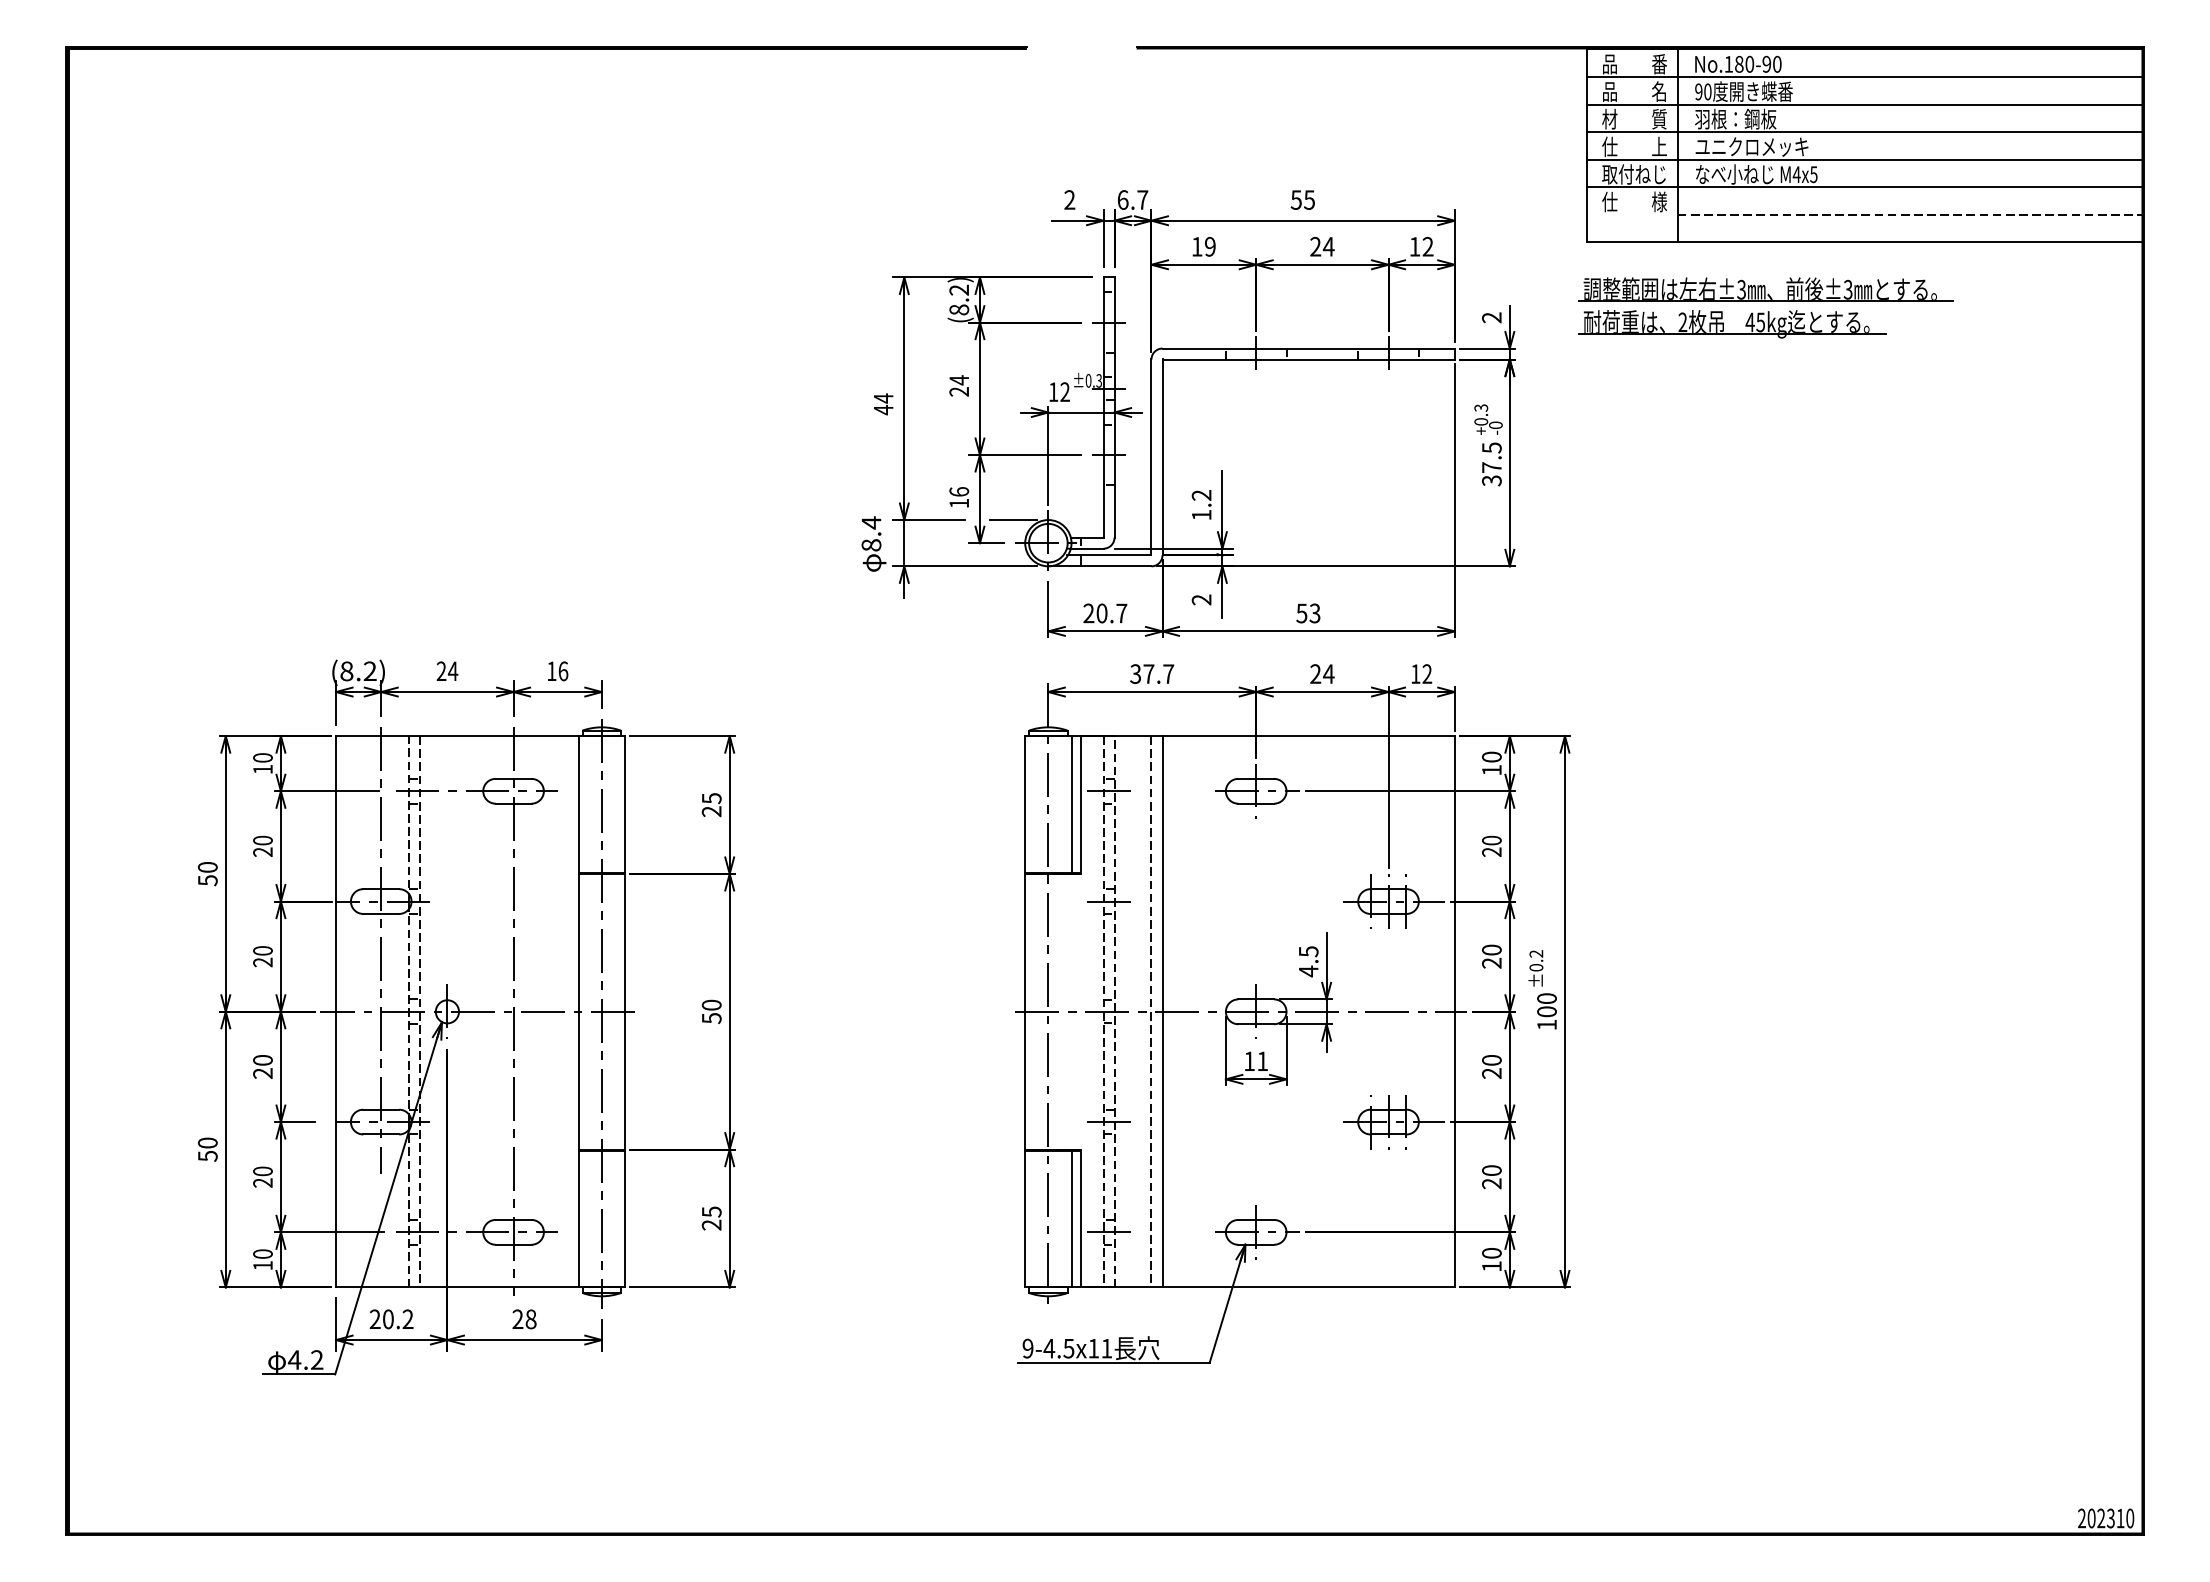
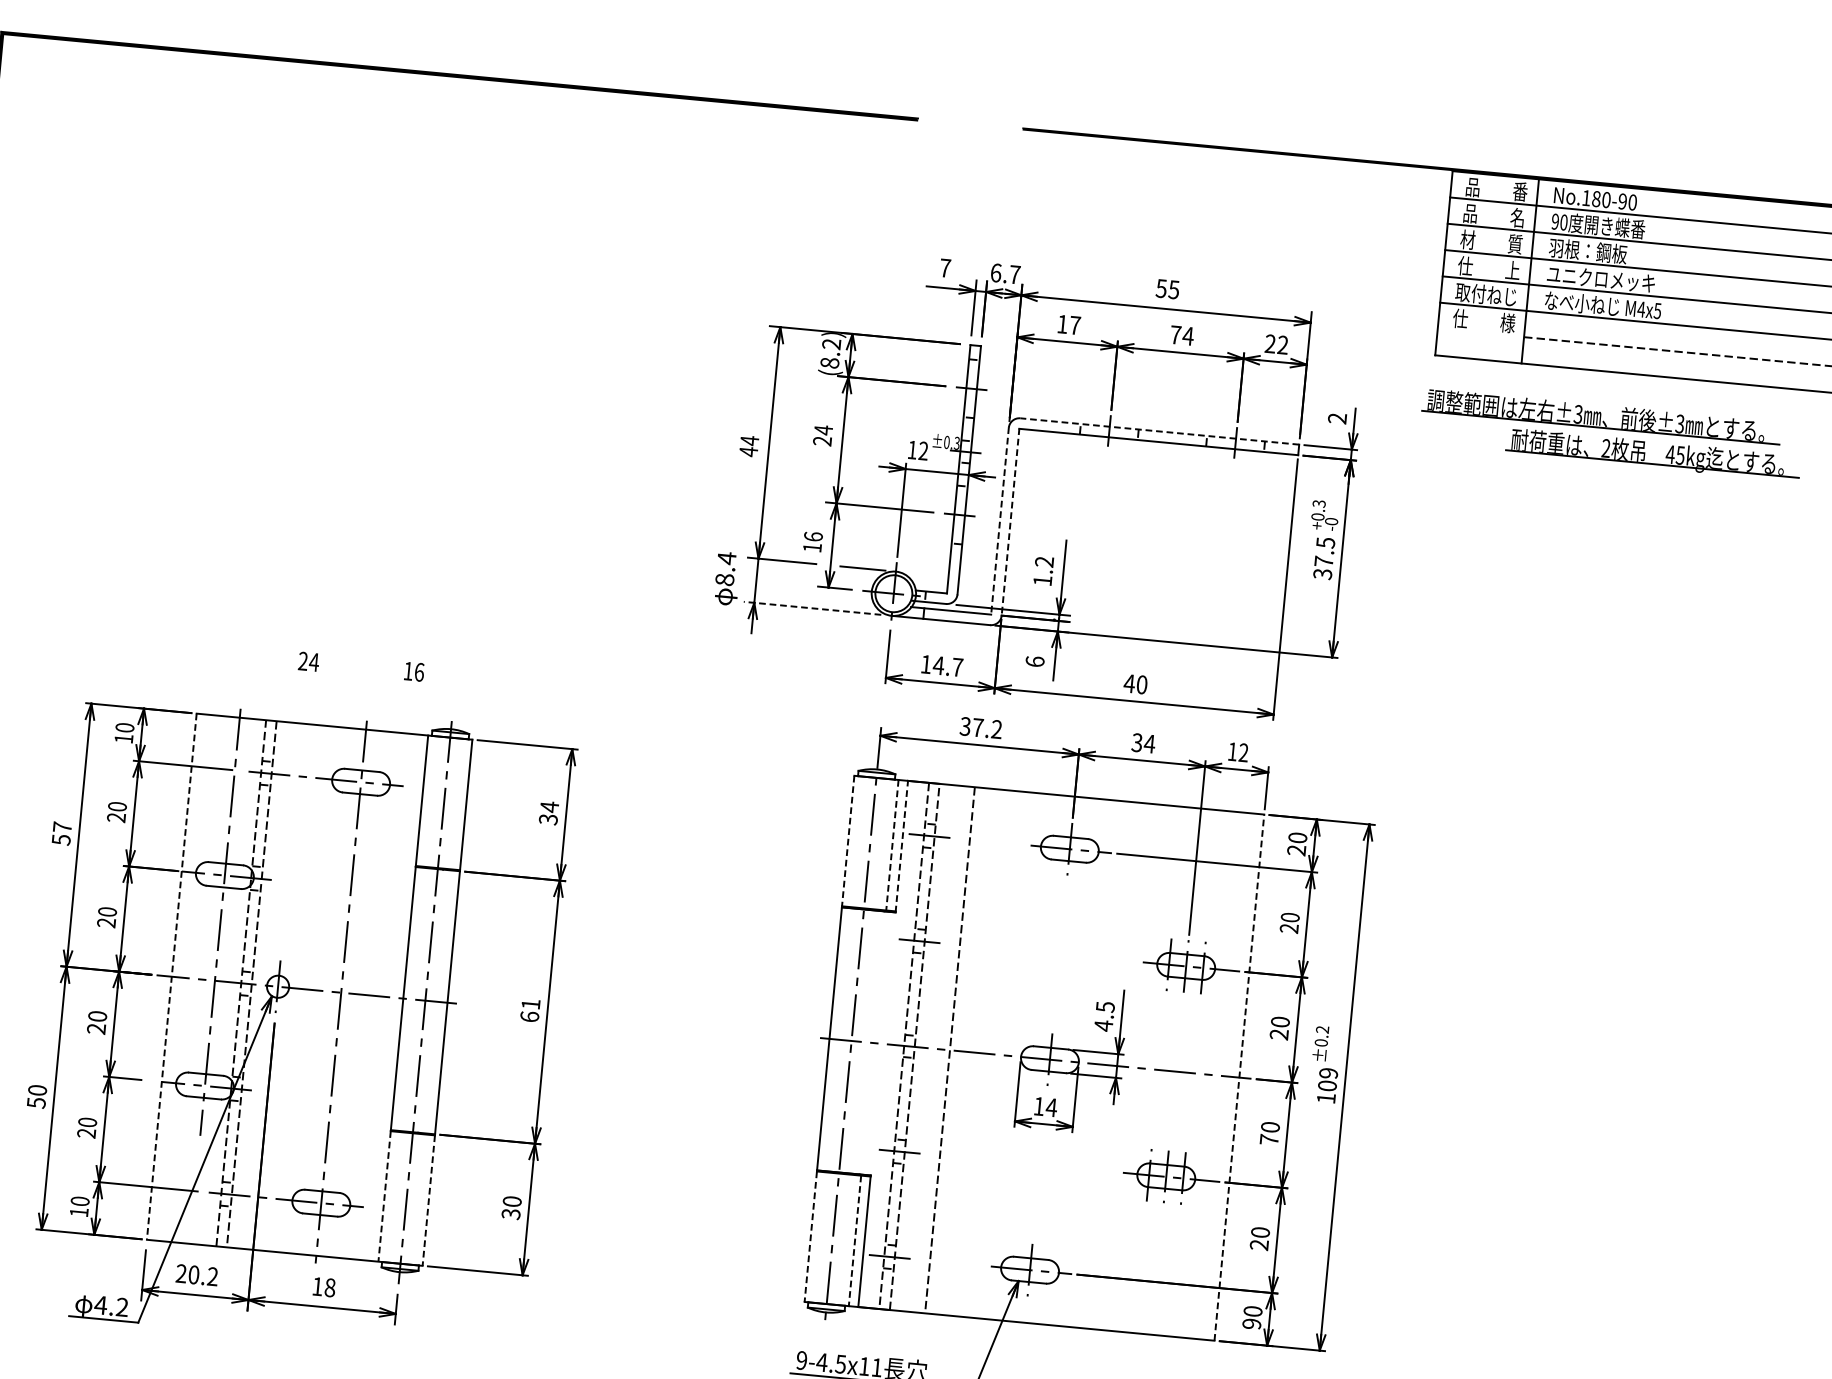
text: (1069, 199) -> (945, 267), 2 -> 7
text: (1210, 246) -> (1075, 325), 19 -> 17
text: (1315, 246) -> (1175, 334), 24 -> 74
text: (1414, 246) -> (1270, 343), 12 -> 22
part: (1723, 324) -> (1644, 454), moved
line: (1308, 348) -> (1159, 431), solid -> dashed
line: (1151, 457) -> (1000, 521), solid -> dashed
line: (1162, 457) -> (1010, 522), solid -> dashed
line: (964, 566) -> (811, 608), solid -> dashed
text: (1201, 599) -> (1034, 661), 2 -> 6
text: (1095, 613) -> (932, 665), 20.7 -> 14.7
text: (1308, 613) -> (1135, 684), 53 -> 40
text: (1168, 673) -> (996, 728), 37.7 -> 37.2
text: (1315, 673) -> (1137, 742), 24 -> 34
part: (467, 692) -> (326, 683), removed
text: (1491, 769) -> (1296, 849), 10 -> 20
text: (711, 804) -> (548, 812), 25 -> 34
line: (1025, 805) -> (848, 842), solid -> dashed
line: (1071, 805) -> (892, 846), solid -> dashed
line: (1081, 805) -> (901, 847), solid -> dashed
text: (207, 867) -> (62, 827), 50 -> 57
text: (1546, 998) -> (1328, 1073), 100 -> 109
line: (336, 1011) -> (172, 976), solid -> dashed
text: (711, 1011) -> (530, 1010), 50 -> 61
line: (1162, 1011) -> (960, 1050), removed
line: (1454, 1011) -> (1239, 1077), solid -> dashed
text: (1262, 1060) -> (1051, 1106), 11 -> 14
text: (1491, 1073) -> (1268, 1139), 20 -> 70
text: (711, 1218) -> (511, 1207), 25 -> 30
line: (578, 1219) -> (384, 1196), solid -> dashed
line: (624, 1219) -> (428, 1200), solid -> dashed
line: (1025, 1219) -> (811, 1237), solid -> dashed
line: (1071, 1219) -> (854, 1241), solid -> dashed
text: (1491, 1266) -> (1251, 1324), 10 -> 90
text: (517, 1318) -> (317, 1285), 28 -> 18

